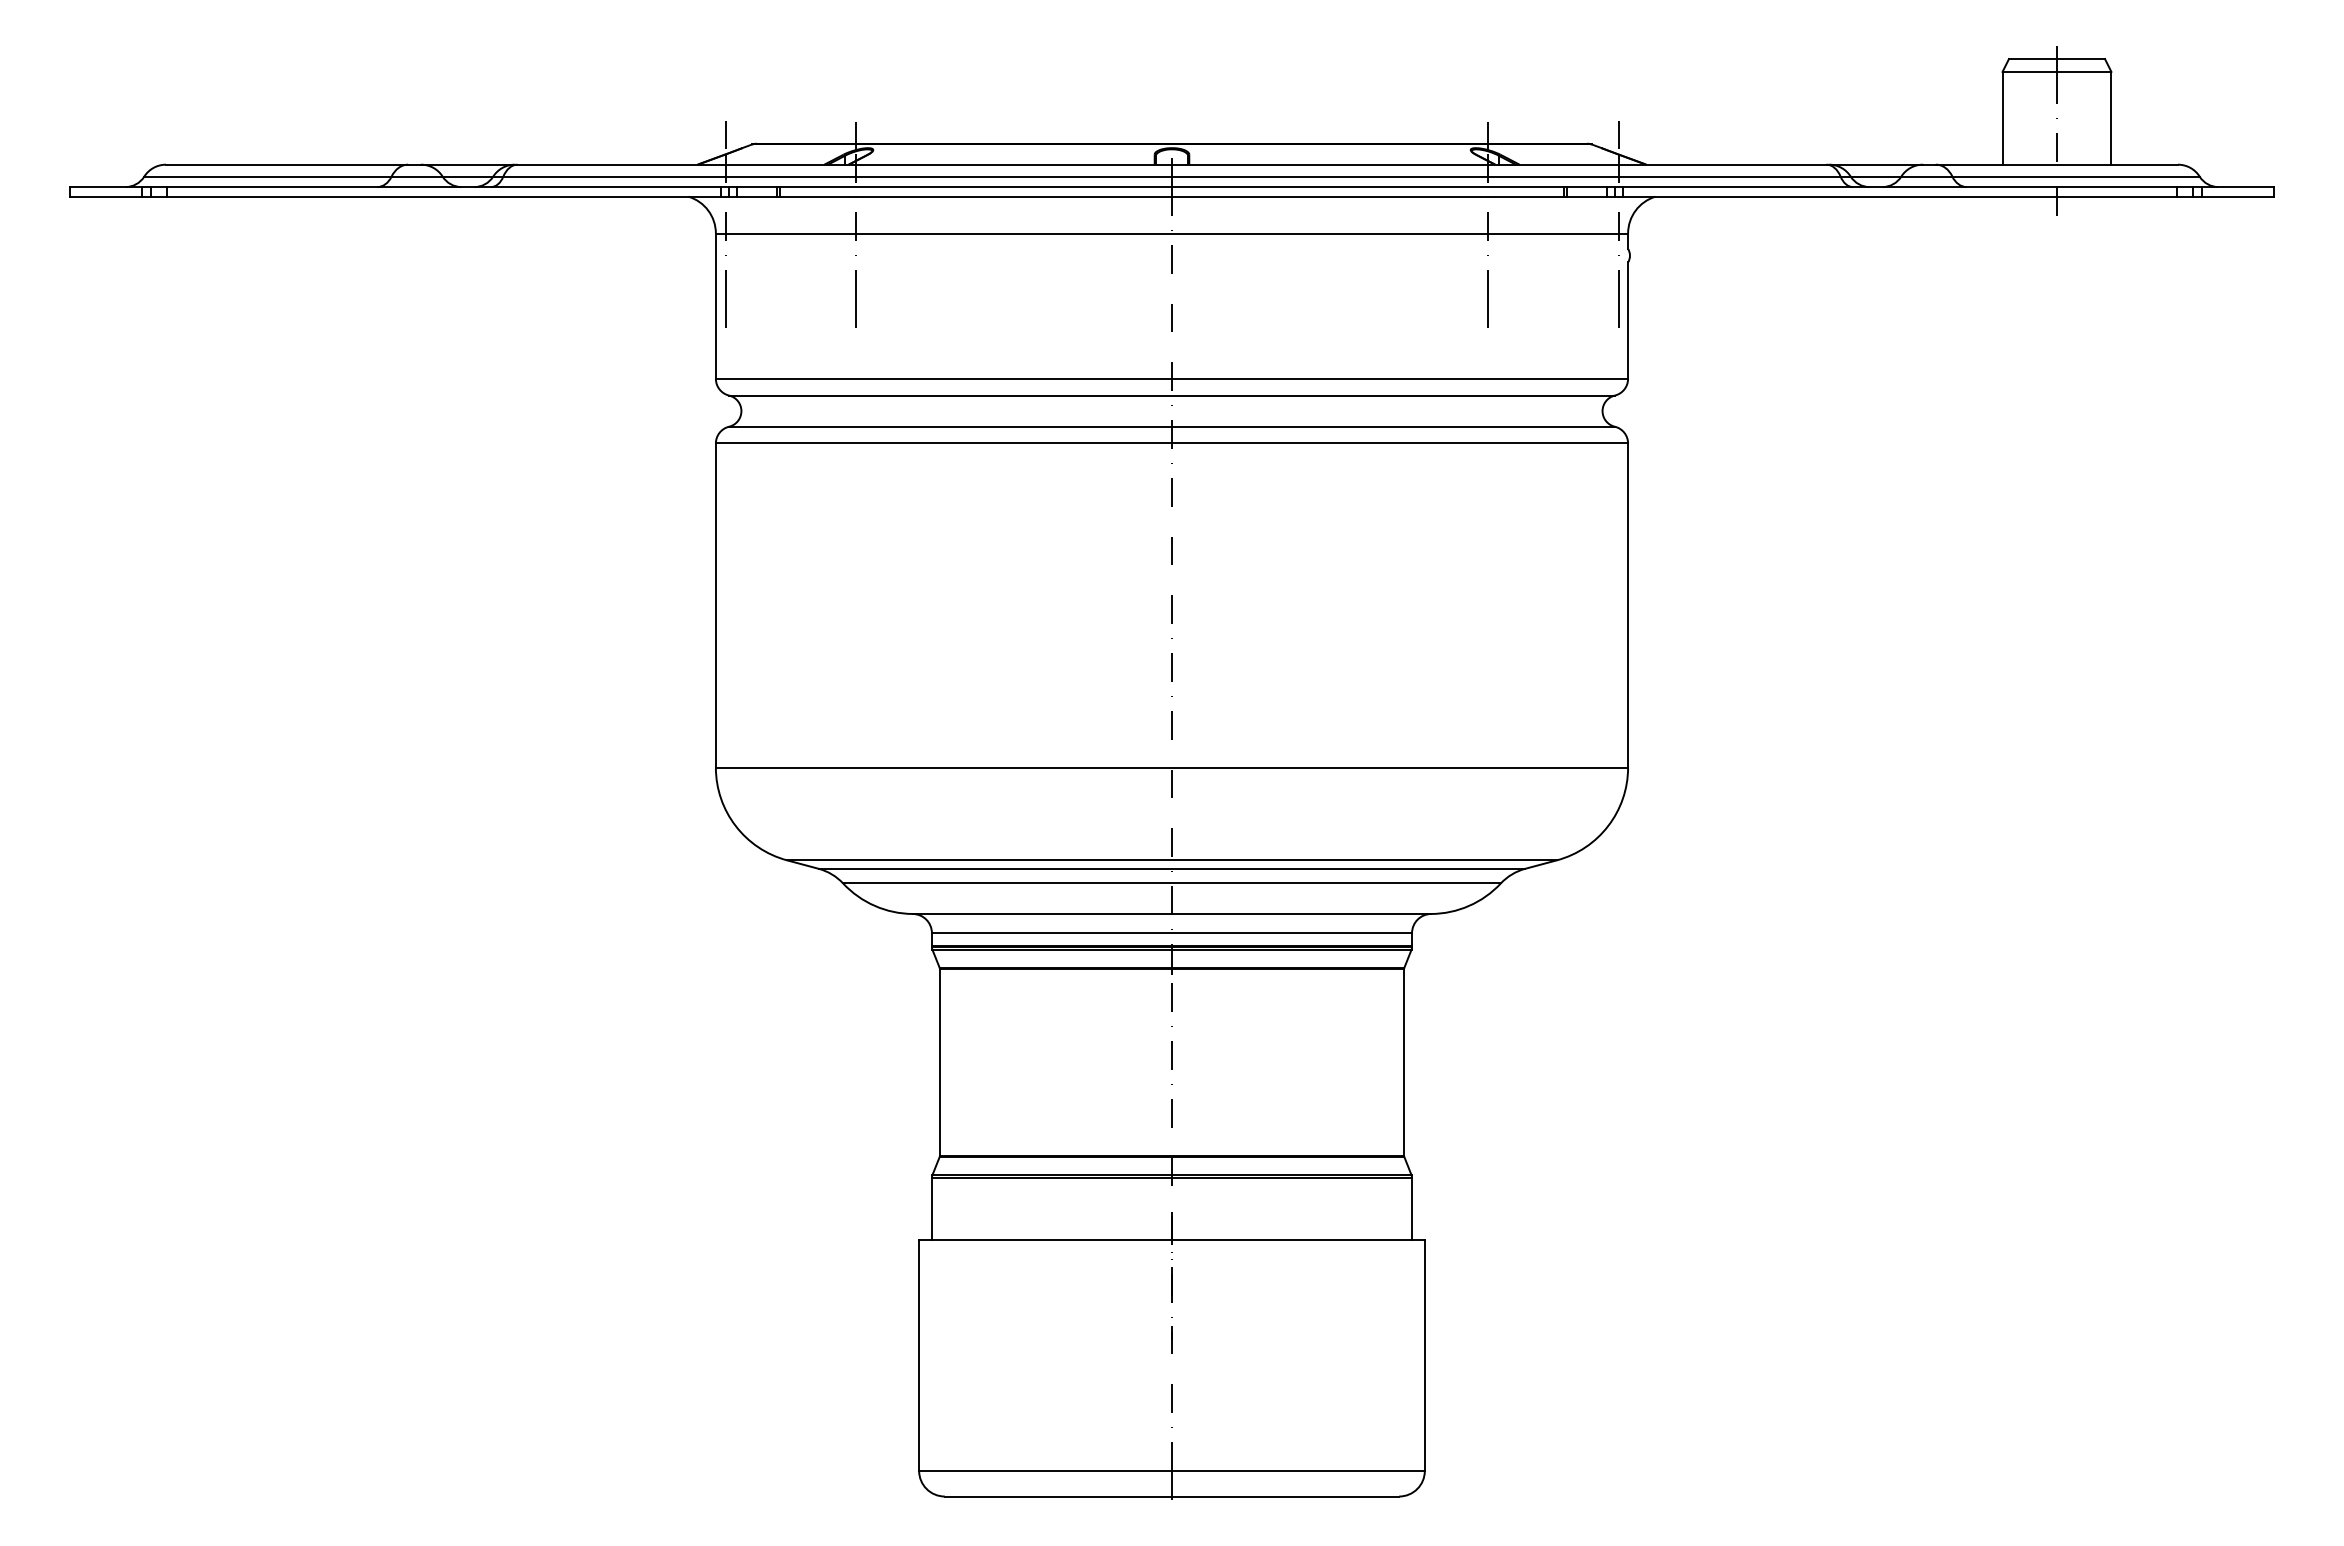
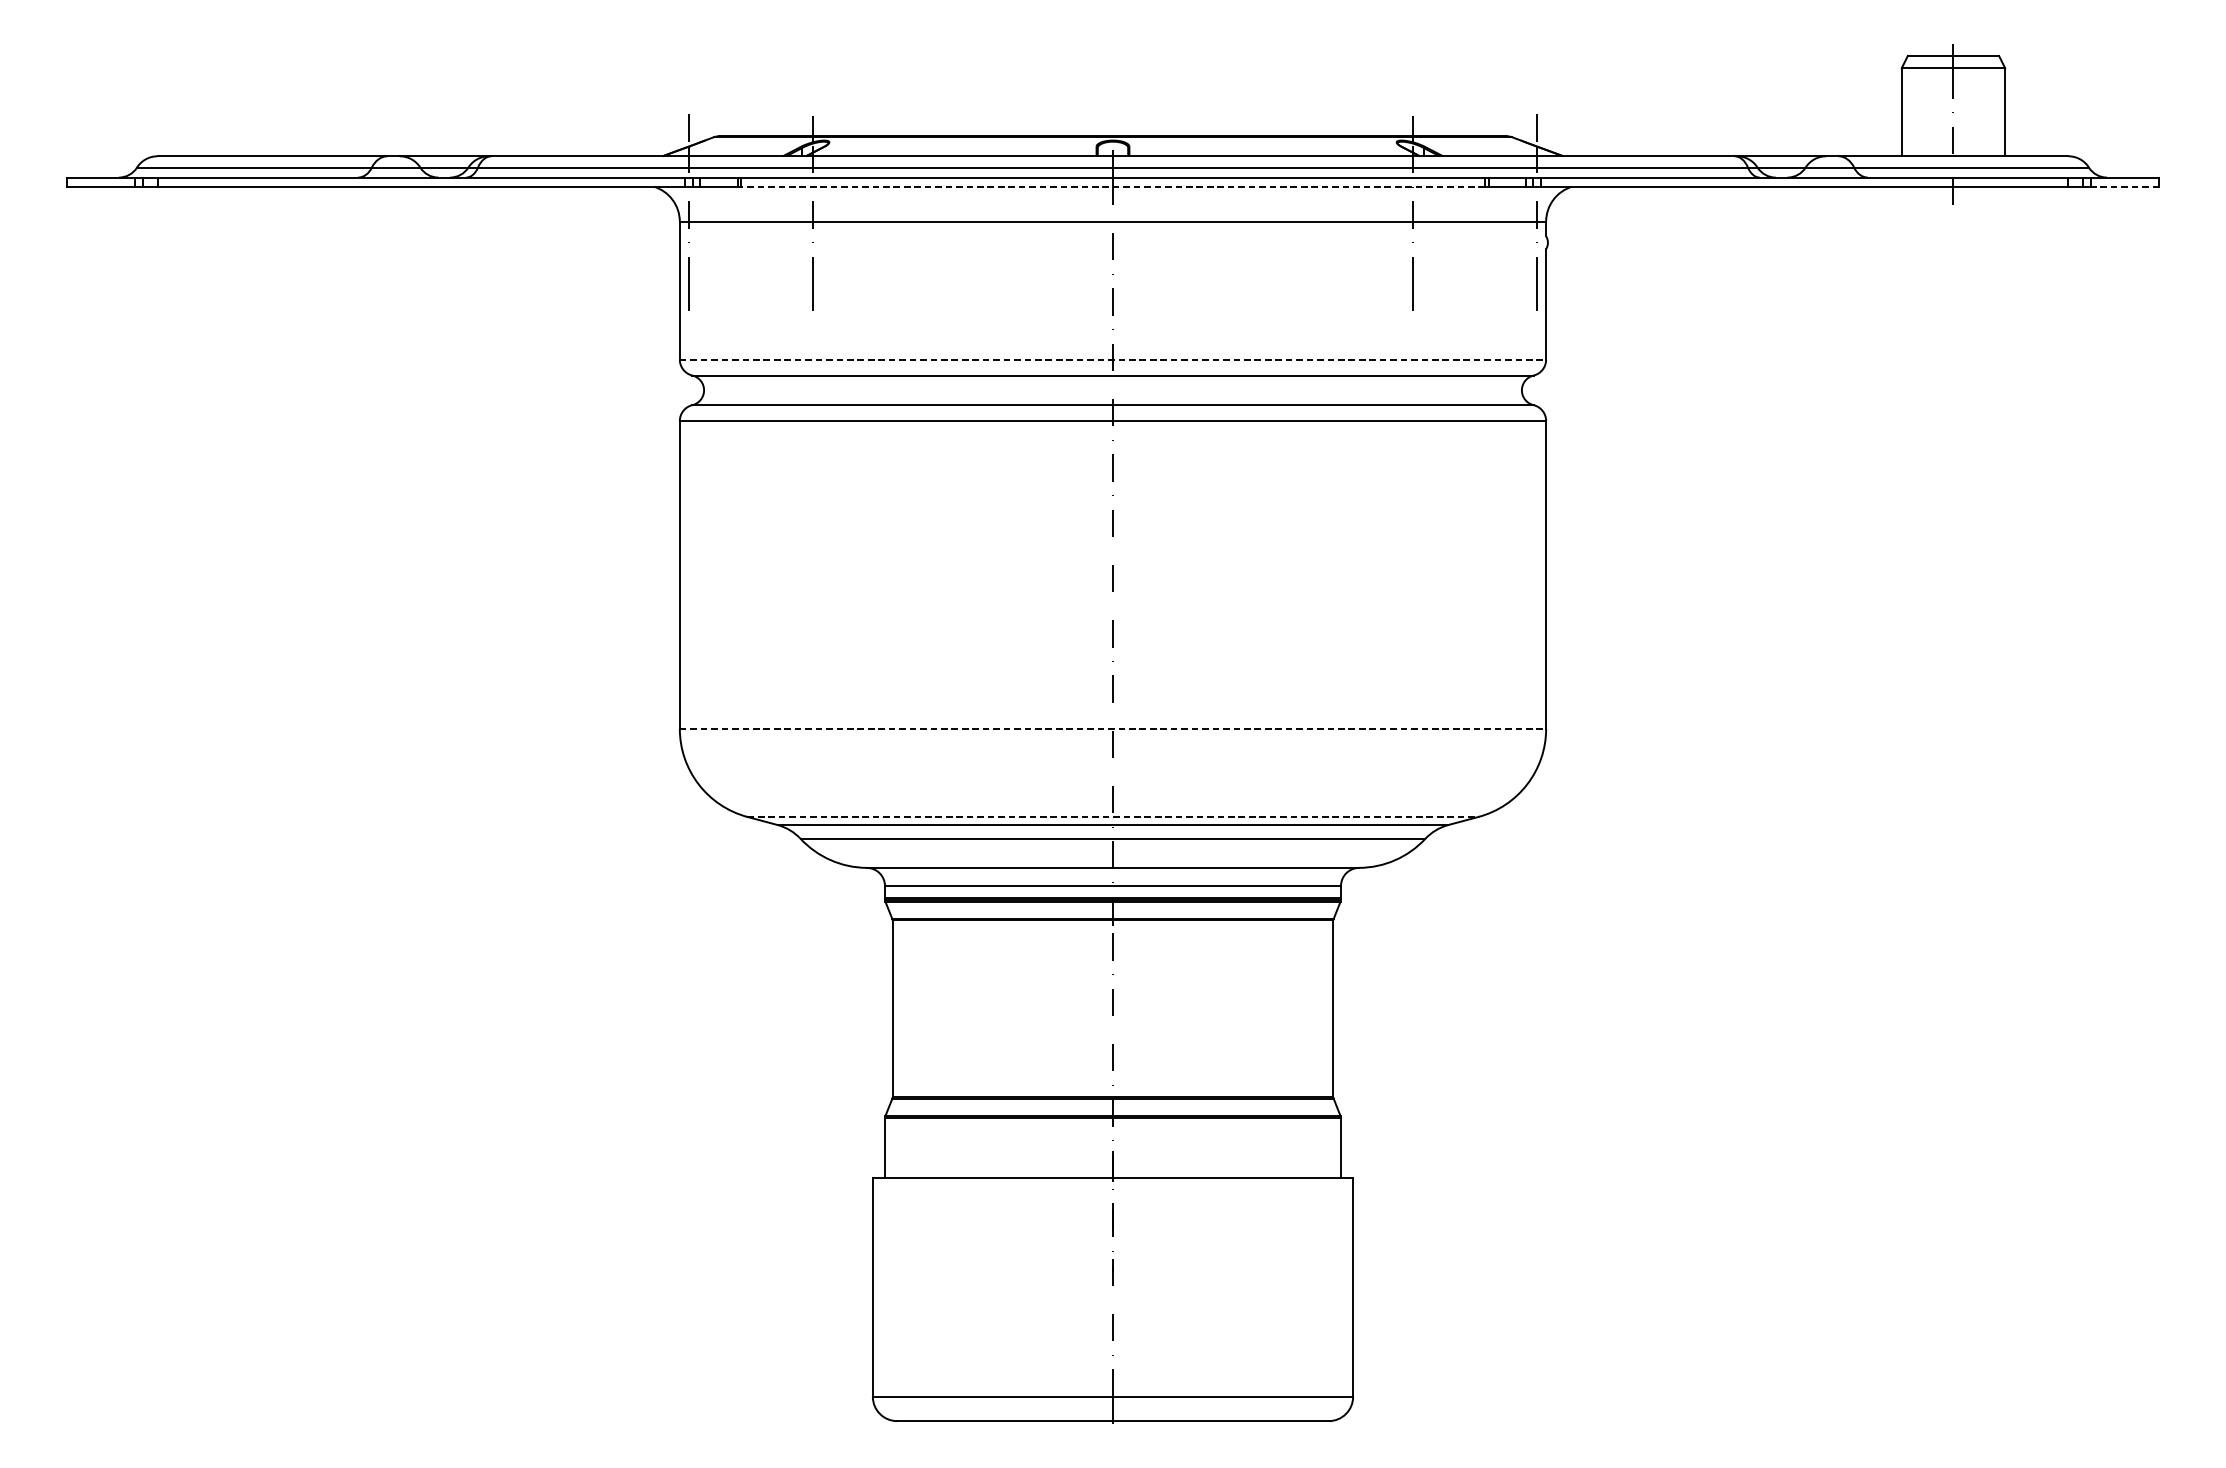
line: (1171, 196) -> (1112, 186), solid -> dashed
line: (2237, 196) -> (2124, 186), solid -> dashed
line: (1172, 378) -> (1113, 359), solid -> dashed
line: (1172, 767) -> (1113, 728), solid -> dashed
line: (1171, 860) -> (1112, 817), solid -> dashed

